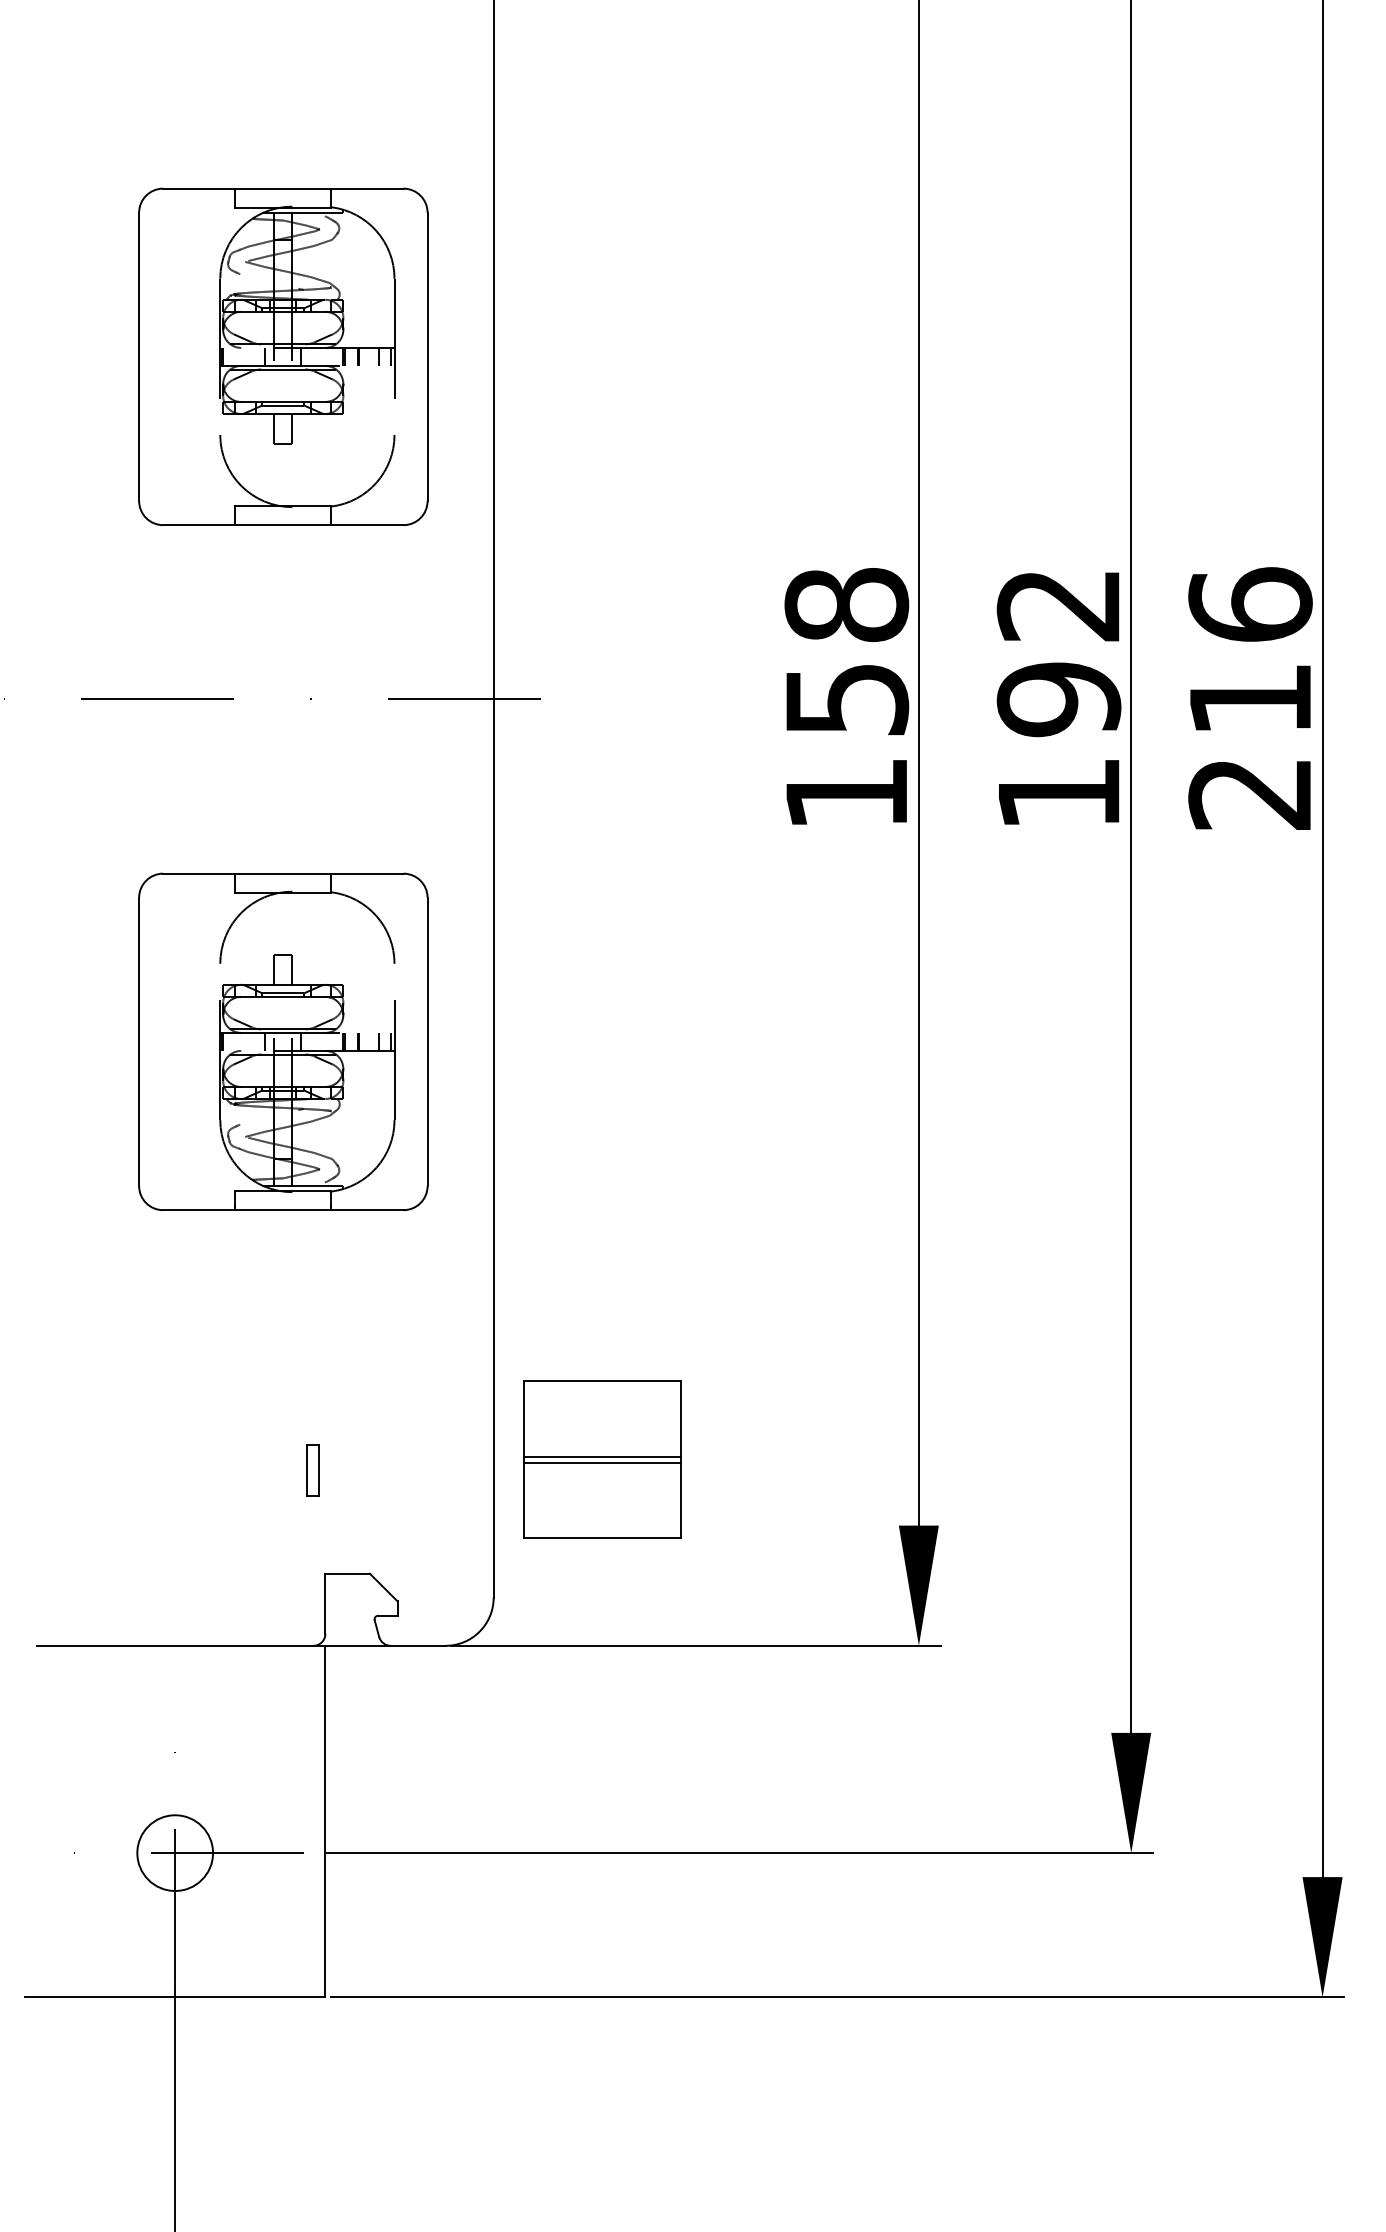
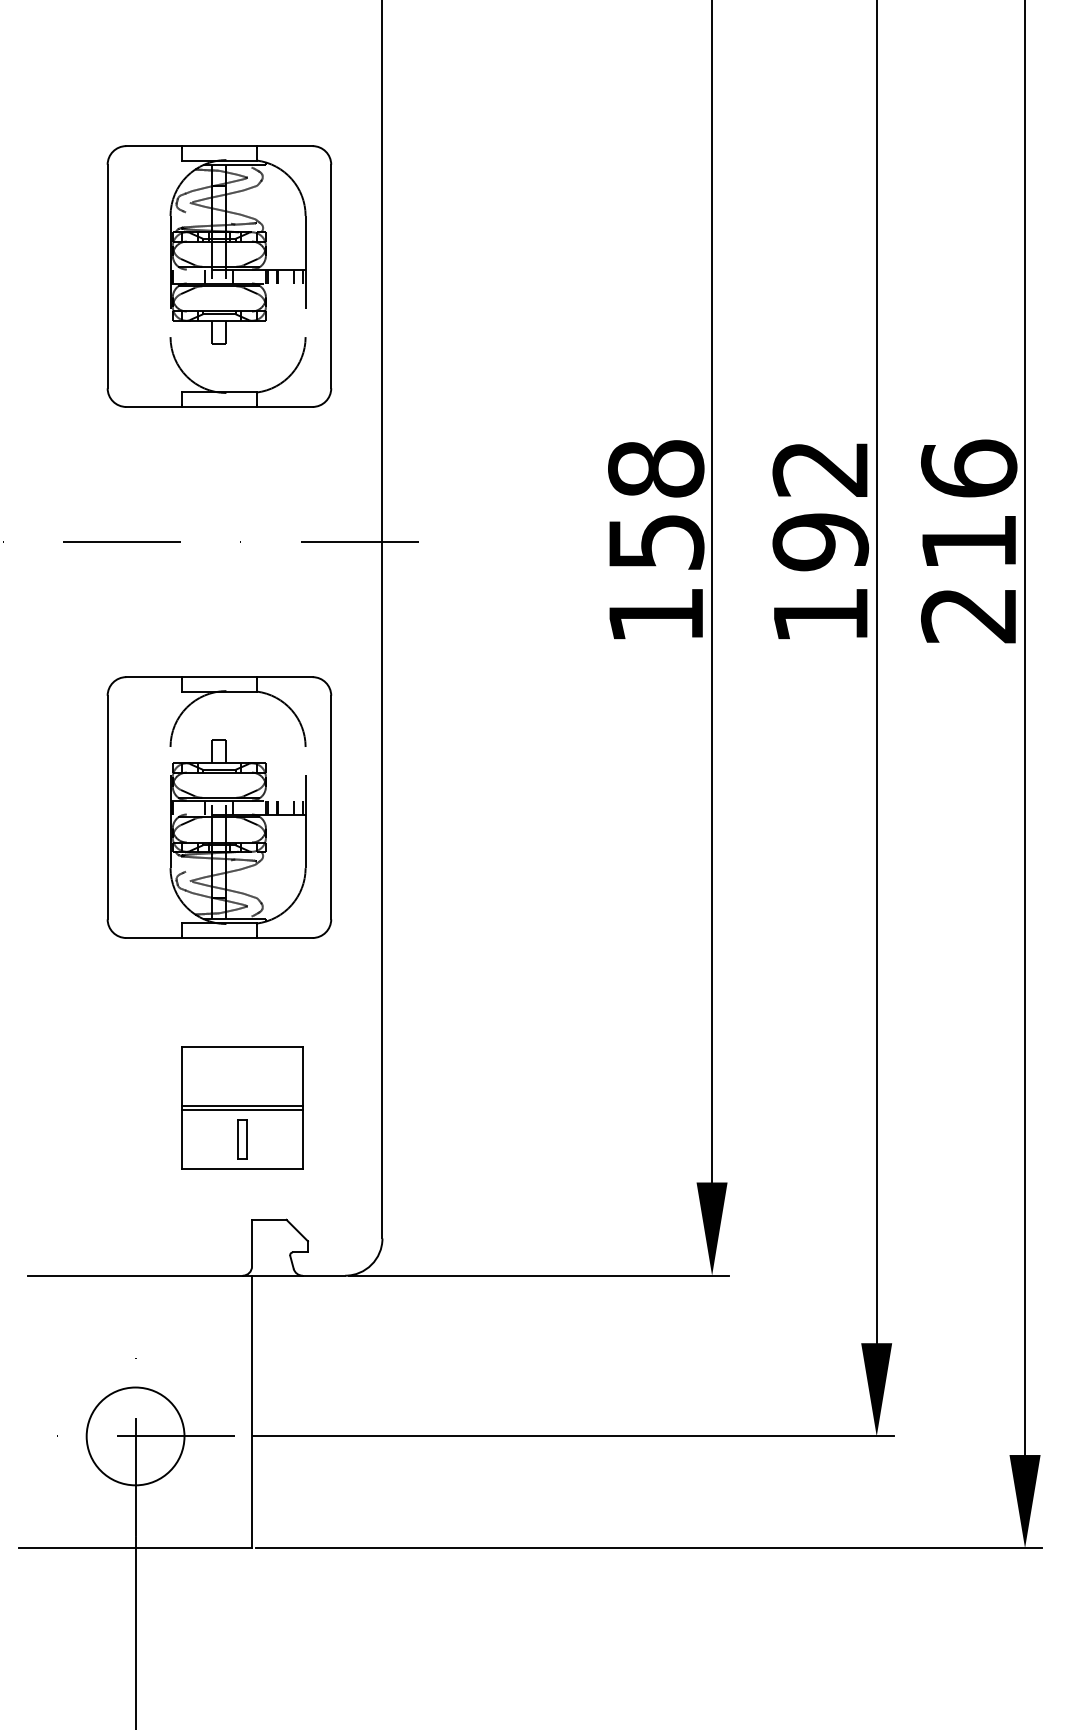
part: (602, 1459) -> (242, 1108), moved
circle: (175, 1853) -> (135, 1436), size x1.67

